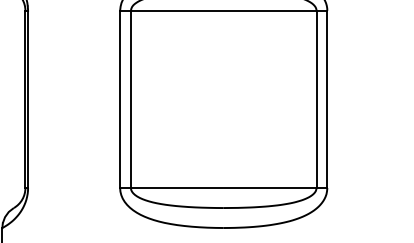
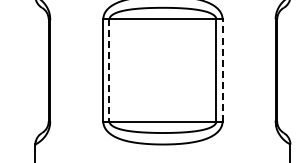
line: (327, 97) -> (222, 69), solid -> dashed
line: (130, 99) -> (109, 70), solid -> dashed

